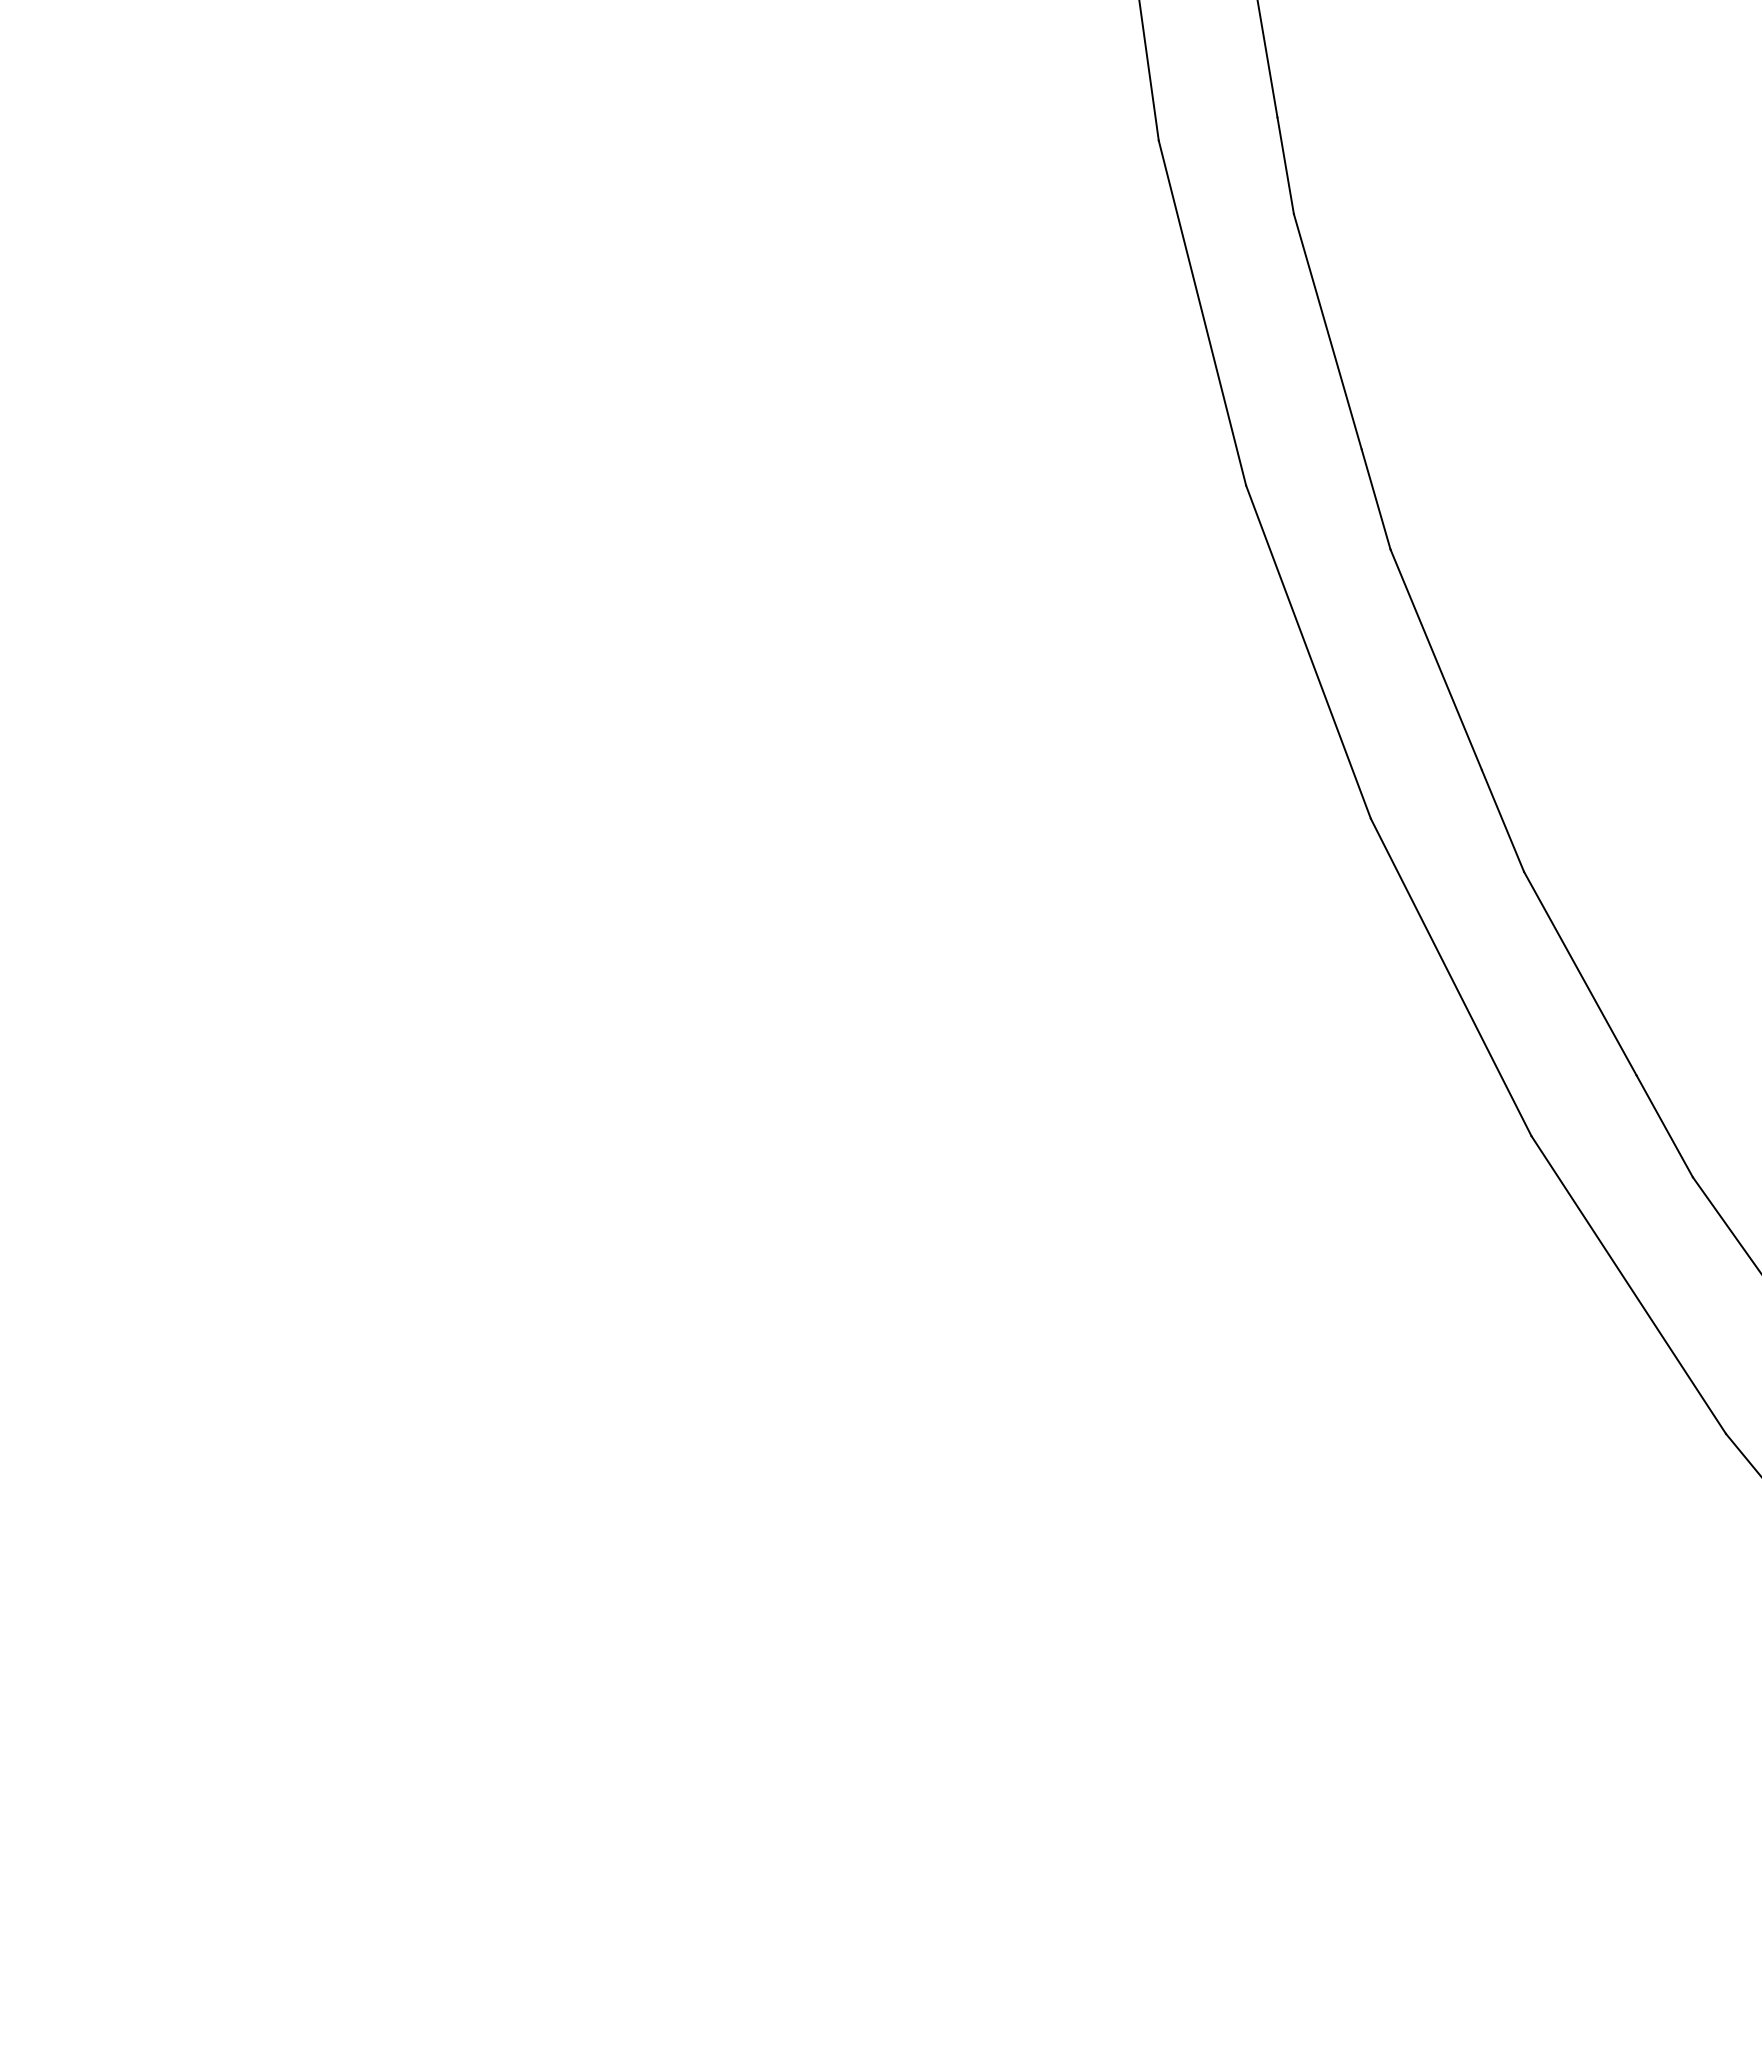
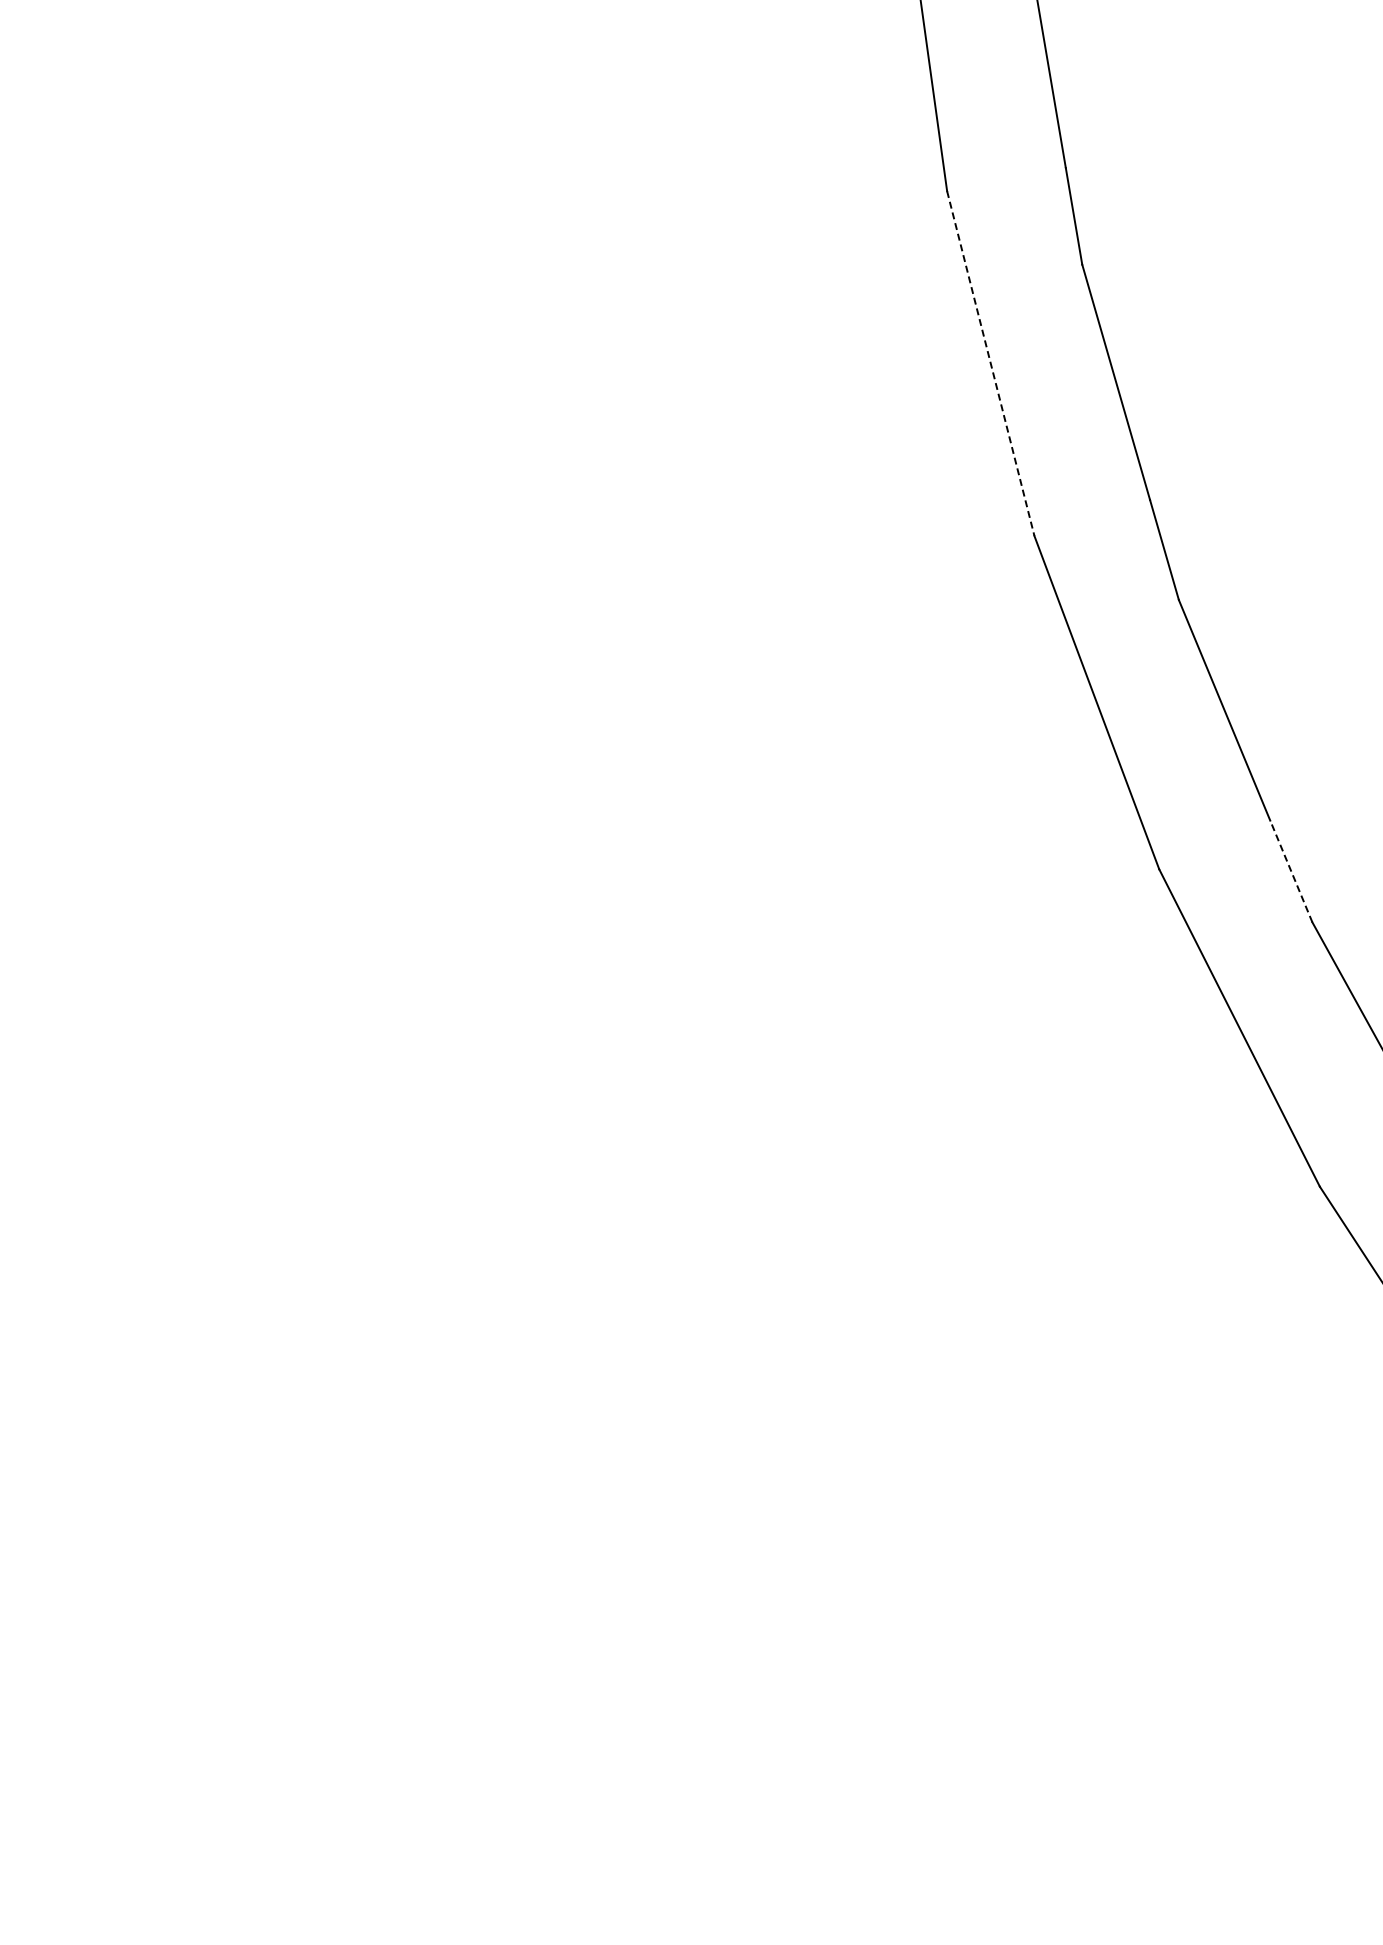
line: (1202, 313) -> (990, 364), solid -> dashed
line: (1502, 820) -> (1290, 871), solid -> dashed

